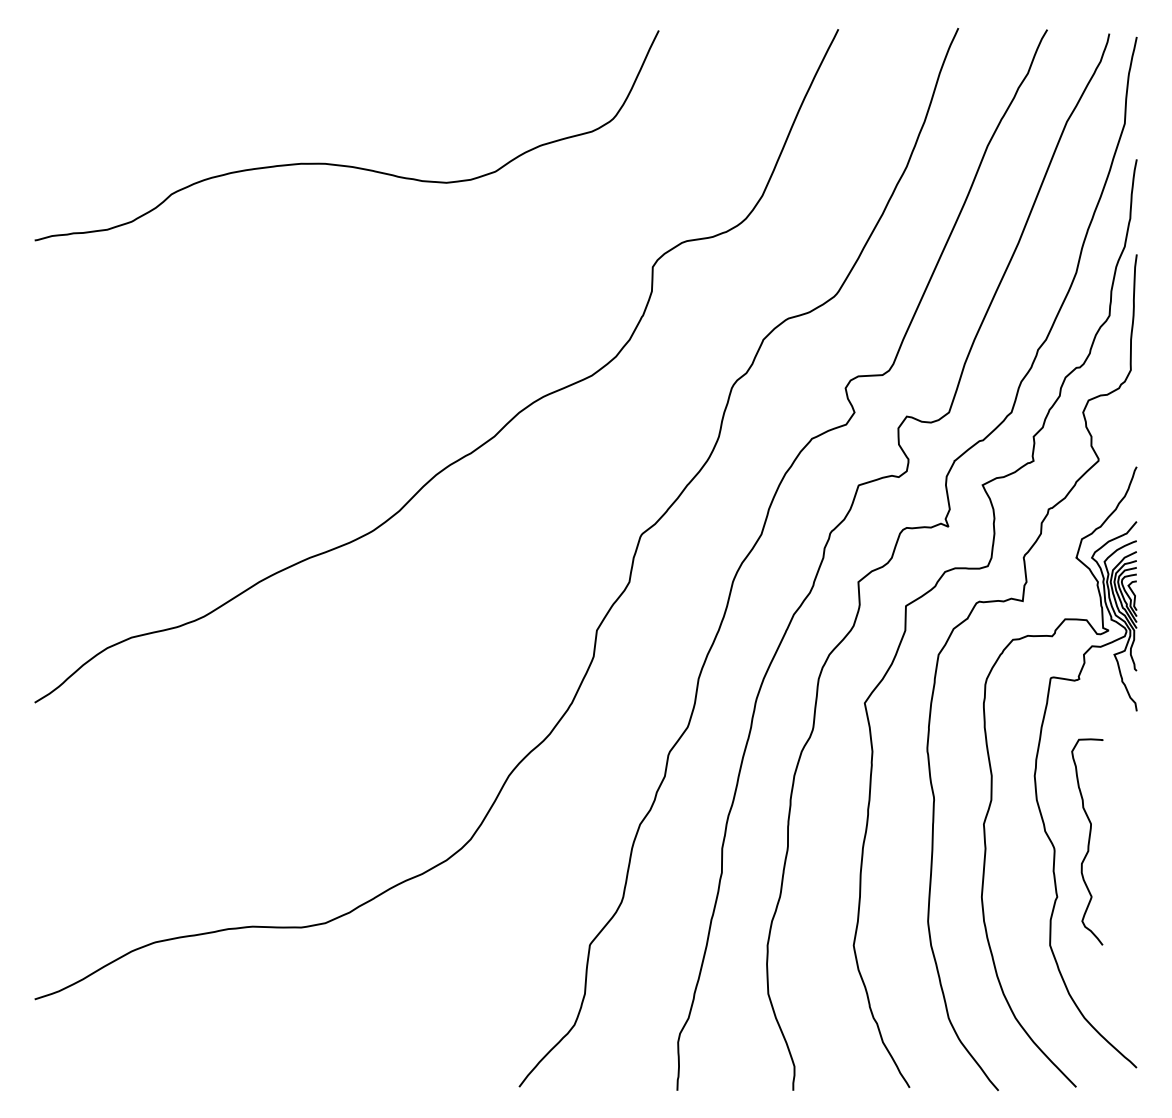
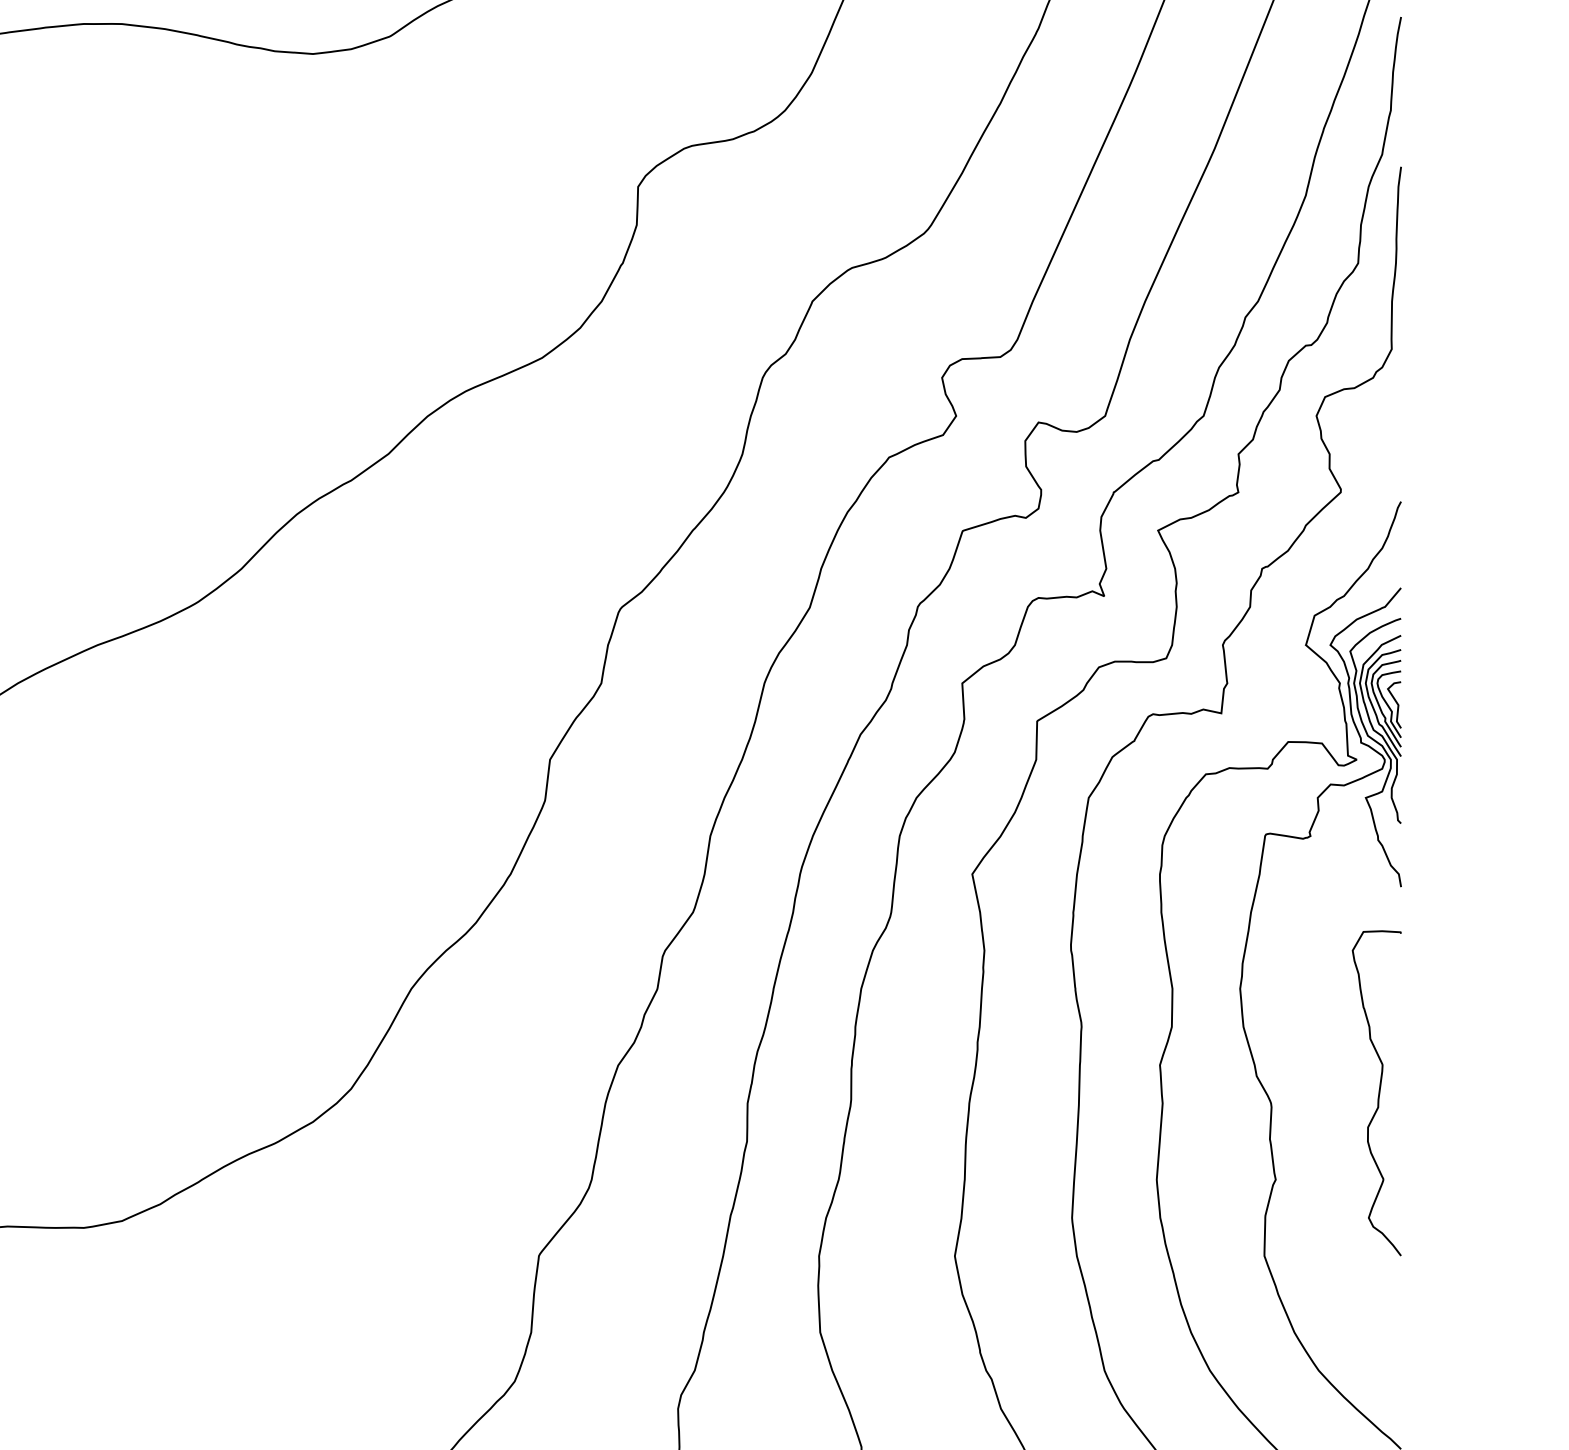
curve: (1088, 841) -> (1378, 1092), moved

